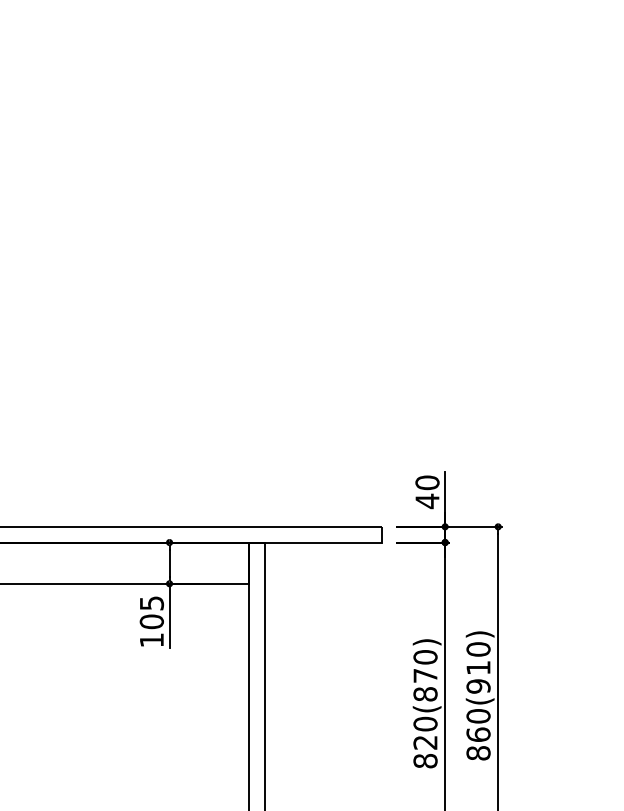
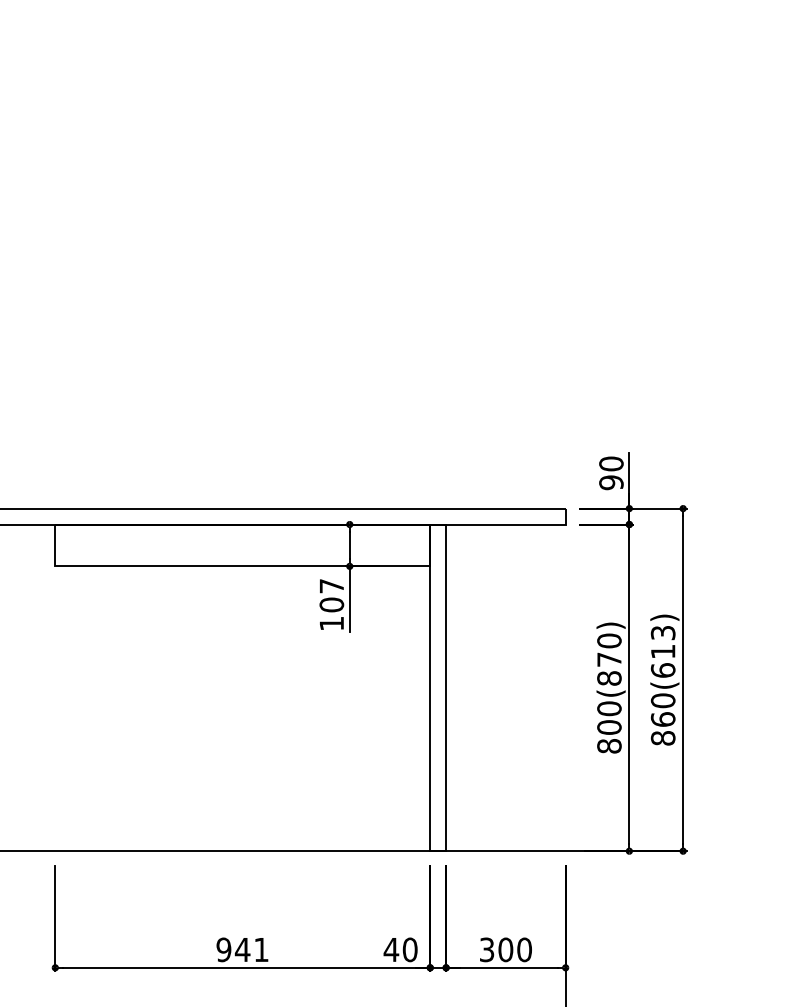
text: (427, 501) -> (611, 482), 40 -> 90
text: (151, 603) -> (331, 586), 105 -> 107
text: (477, 667) -> (662, 651), 860(910) -> 860(613)
text: (425, 742) -> (609, 727), 820(870) -> 800(870)

